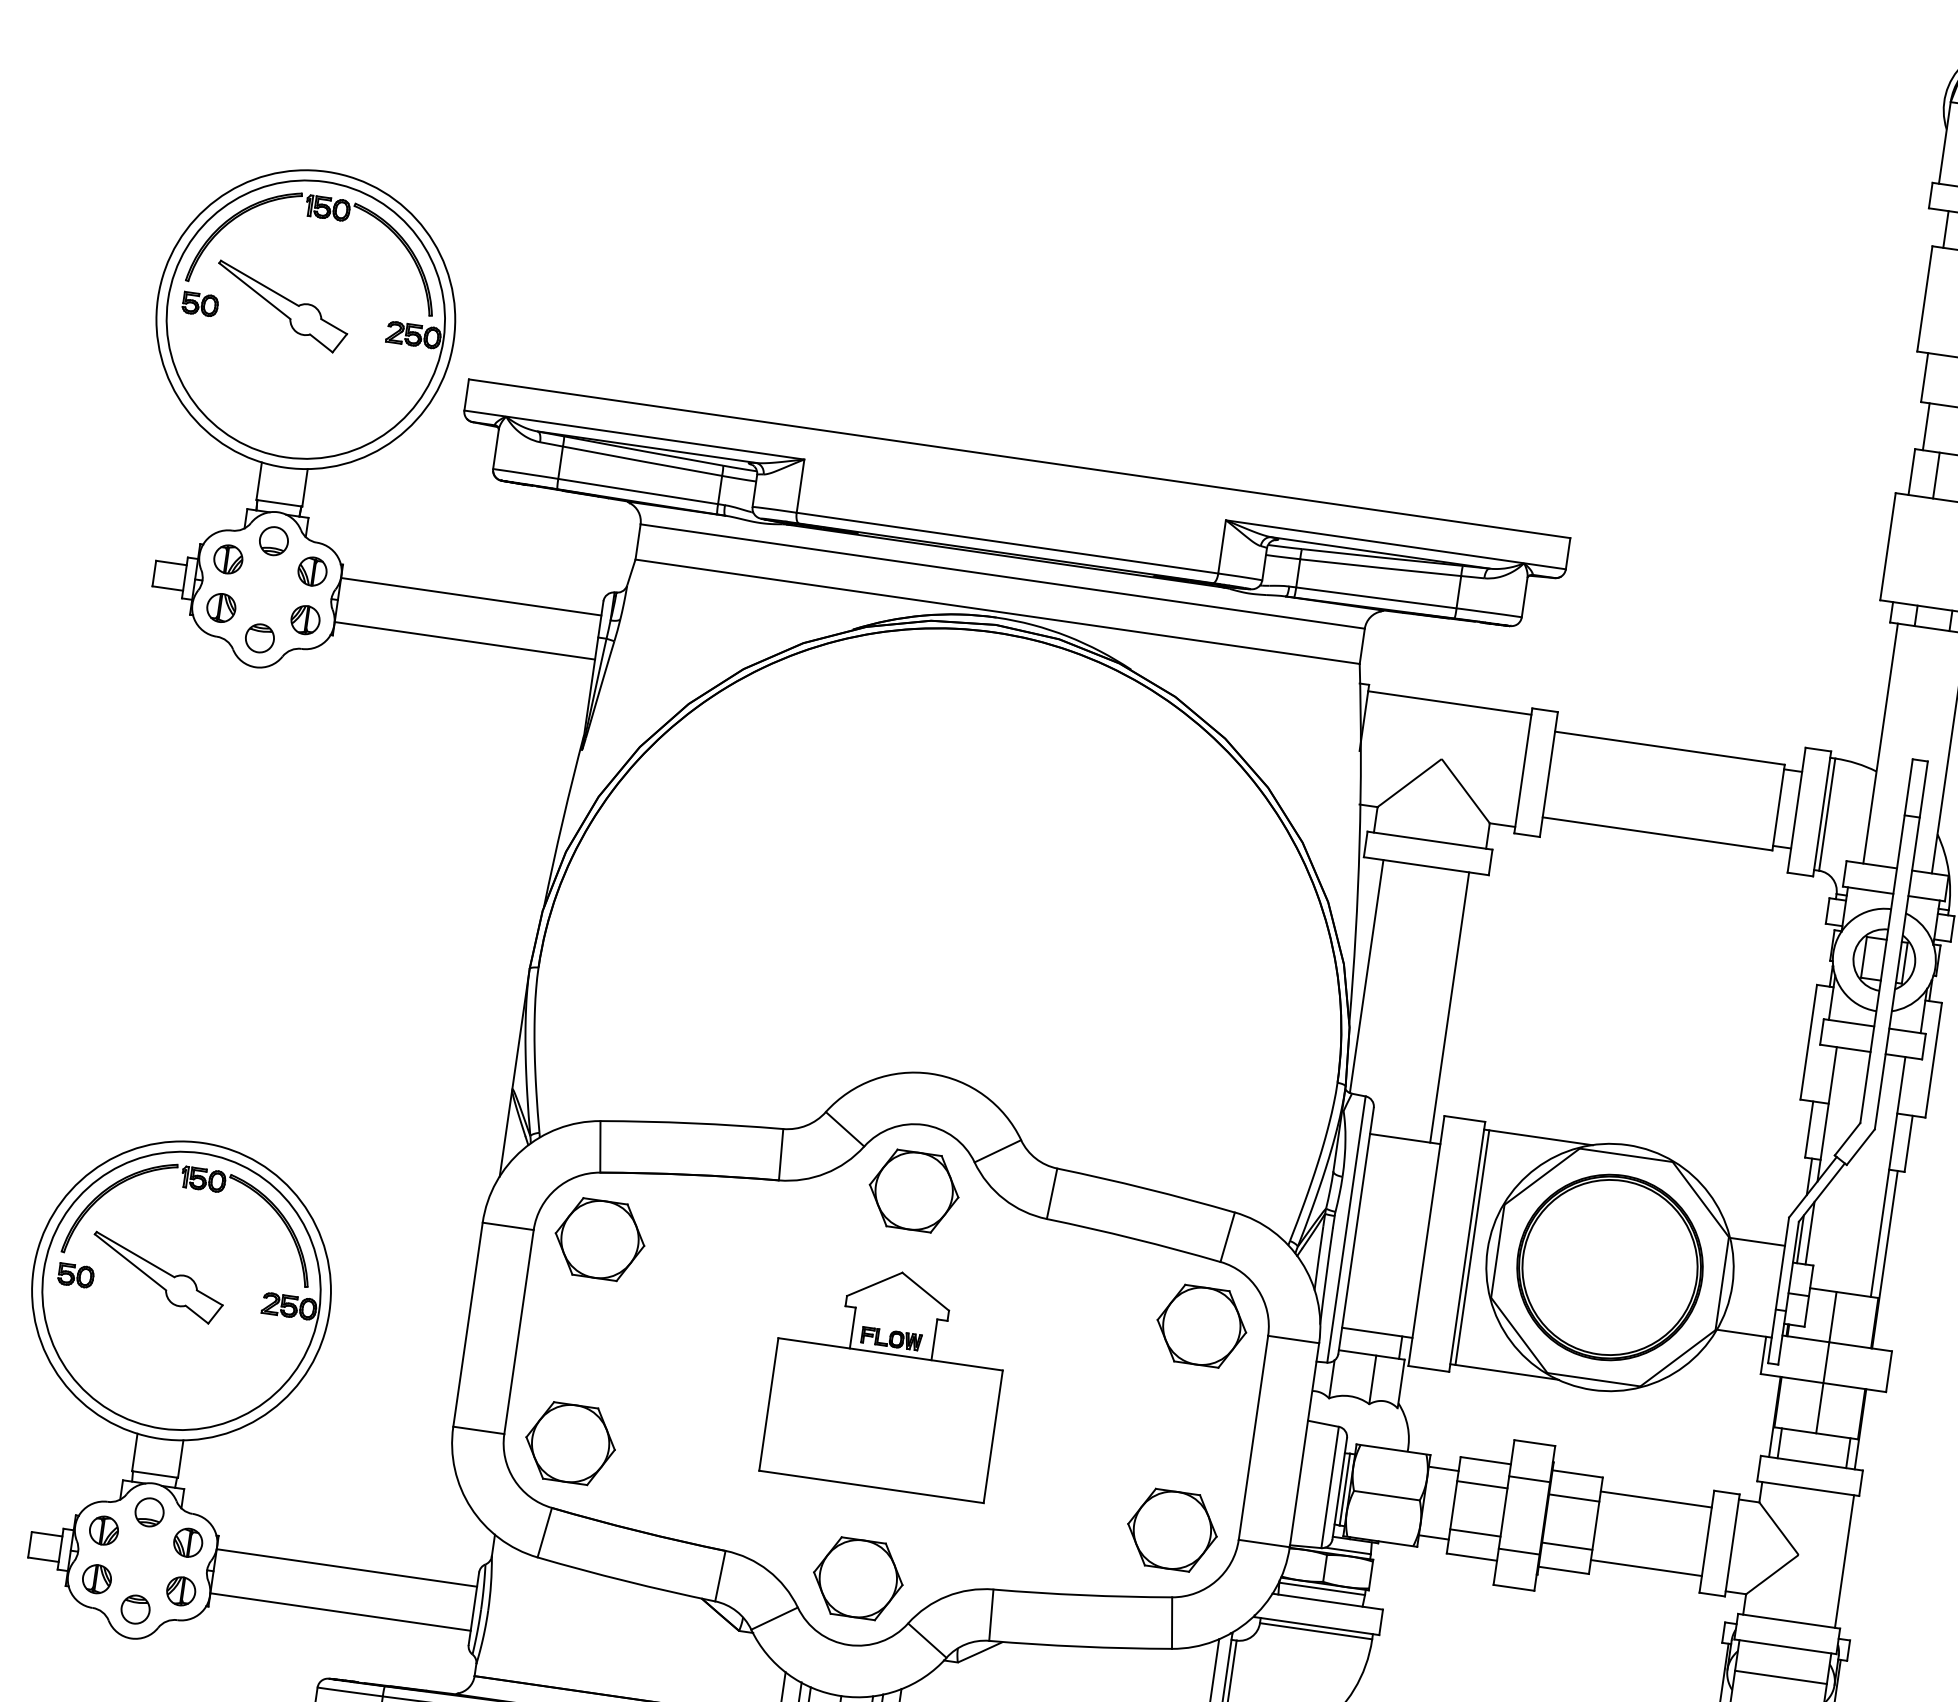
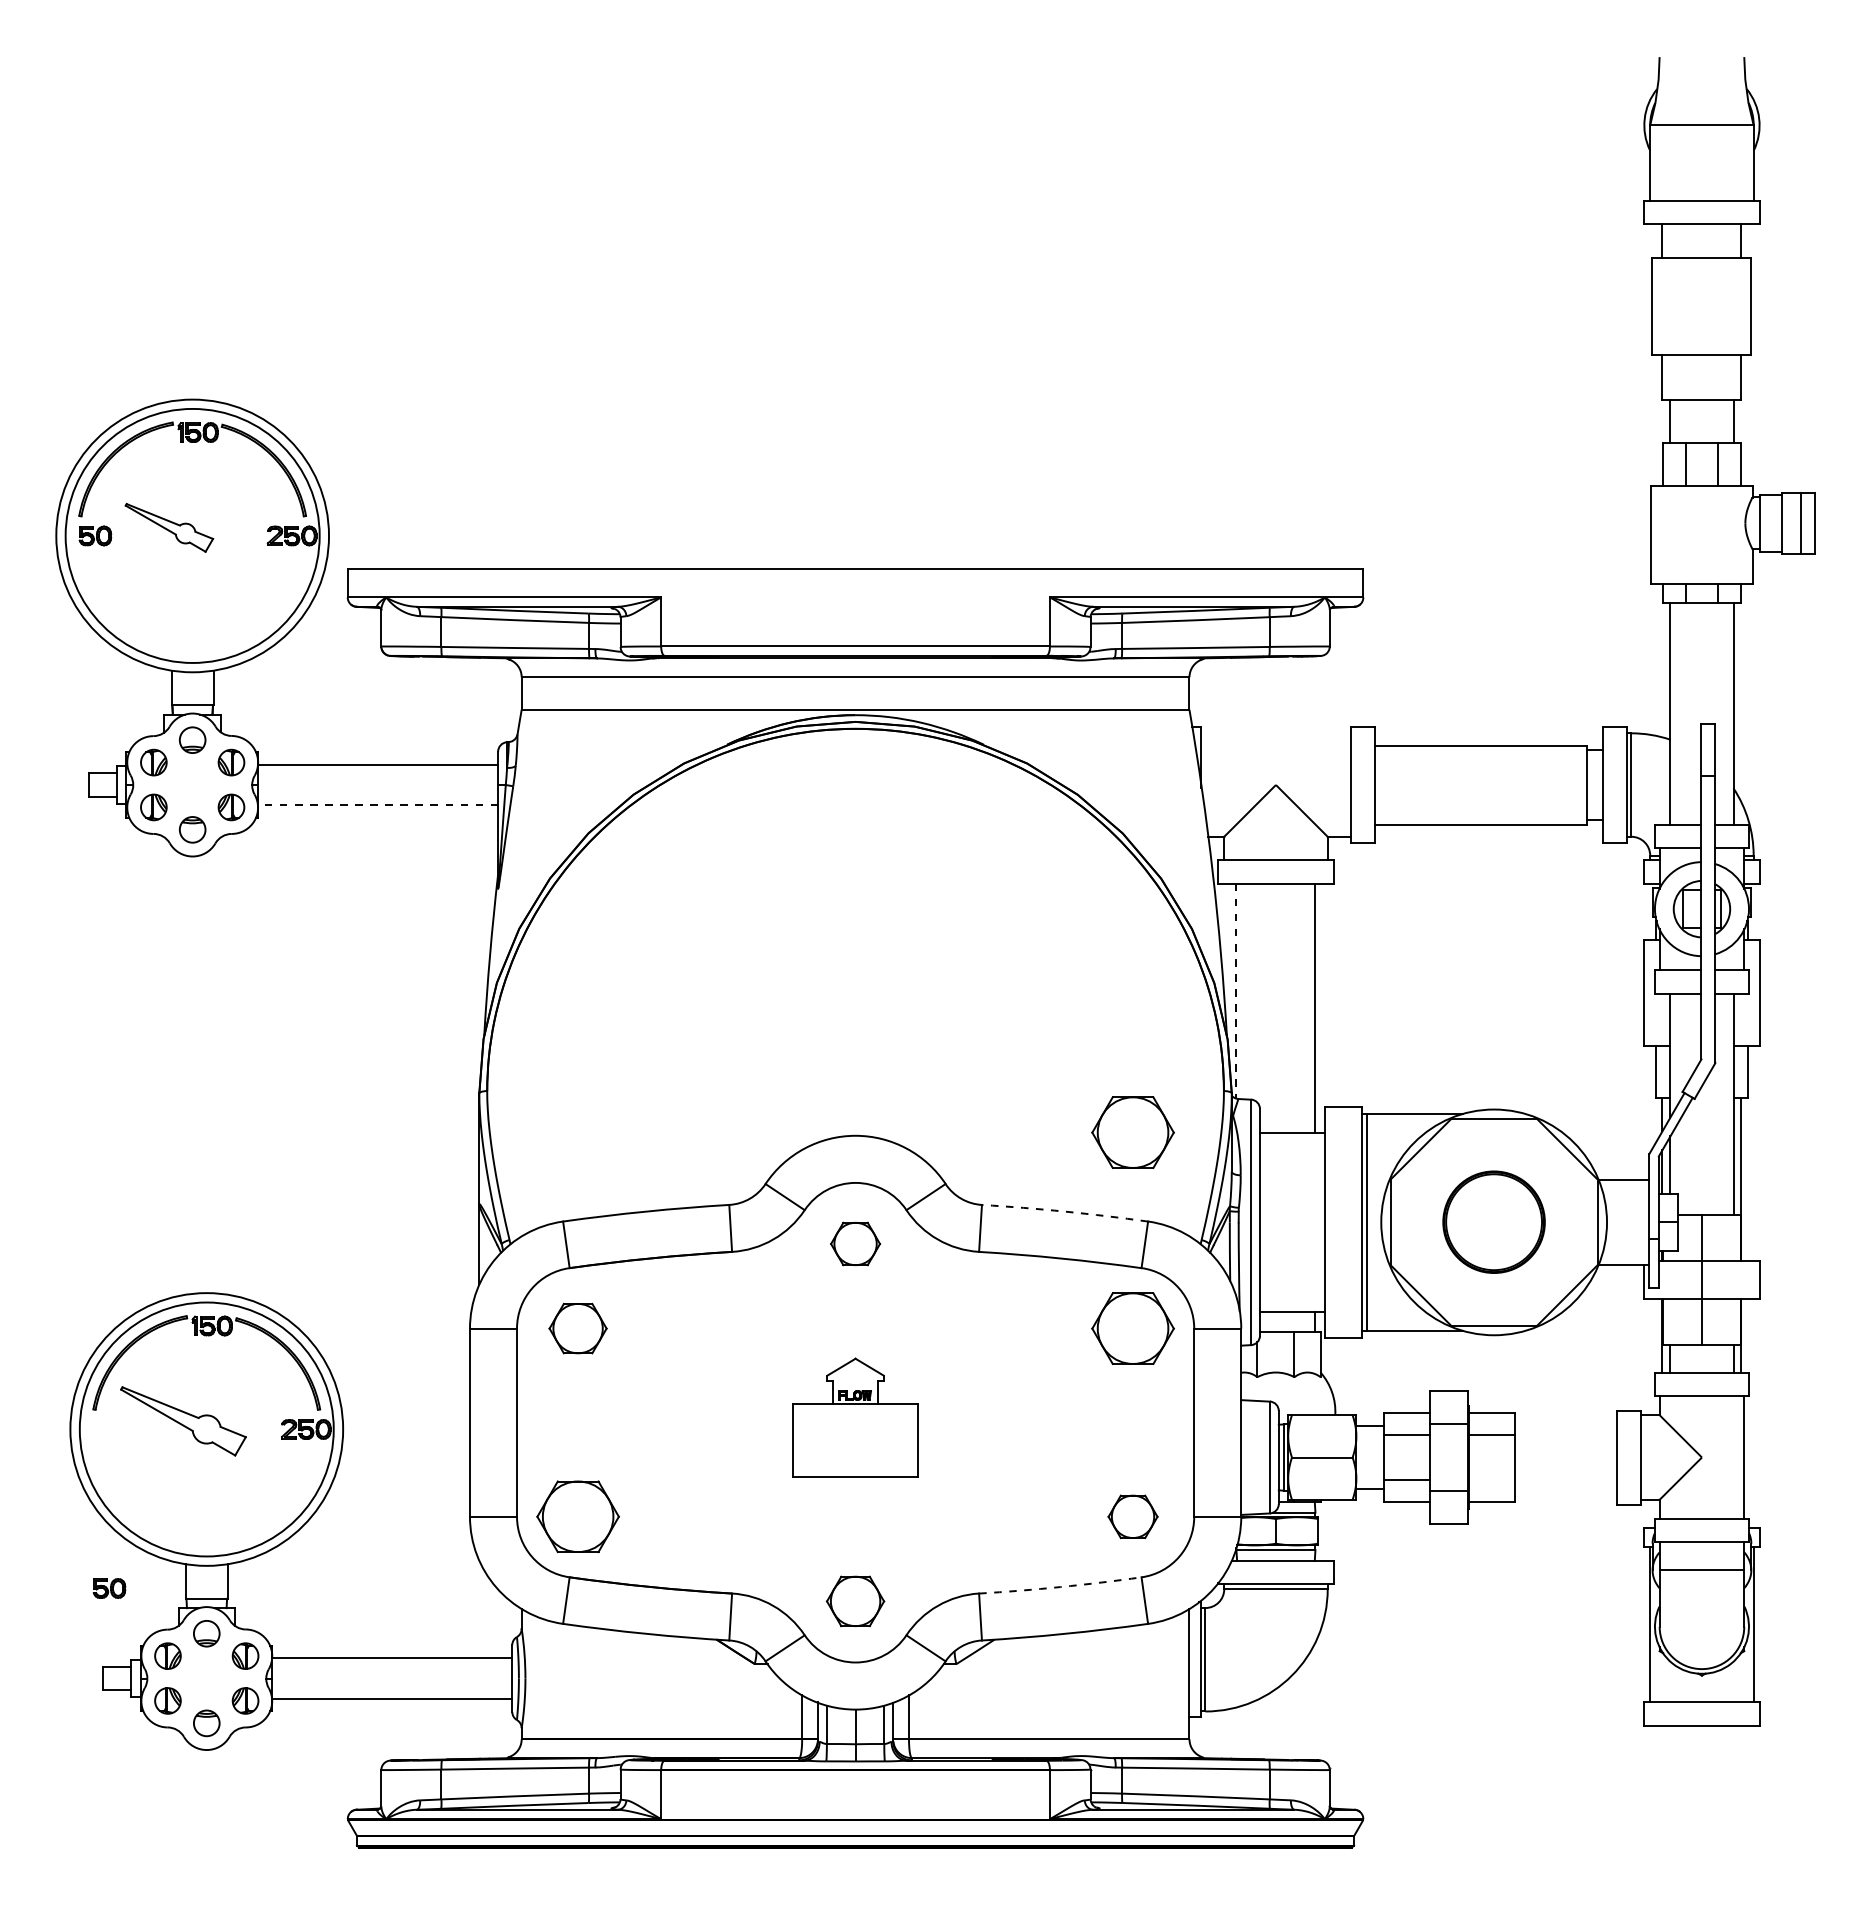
part: (282, 306) -> (169, 527), size x0.7
line: (464, 640) -> (377, 805), solid -> dashed
line: (1449, 703) -> (1275, 733), removed
line: (1366, 976) -> (1236, 991), solid -> dashed
part: (1231, 1113) -> (1132, 1132), added
arc: (1146, 1188) -> (1065, 1211), solid -> dashed
part: (914, 1190) -> (855, 1243), size x0.6
part: (599, 1239) -> (577, 1328), size x0.7
part: (1609, 1266) -> (1493, 1221), size x0.6
part: (76, 1275) -> (109, 1588), moved
part: (886, 1379) -> (855, 1417), size x0.6
line: (1655, 1498) -> (1565, 1425), removed
part: (1171, 1529) -> (1132, 1516), size x0.6
line: (1566, 1545) -> (1491, 1479), removed
line: (1645, 1568) -> (1565, 1489), removed
part: (858, 1578) -> (855, 1601), size x0.7
arc: (1082, 1595) -> (1060, 1587), solid -> dashed

